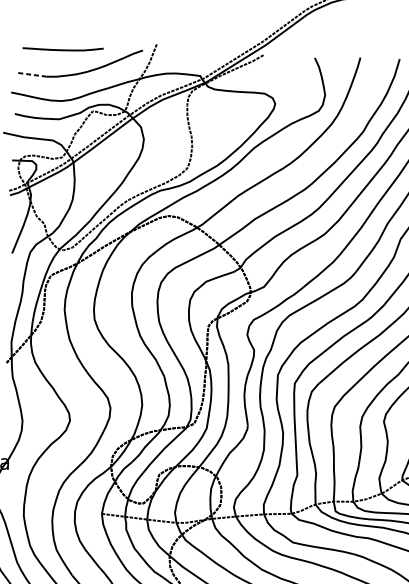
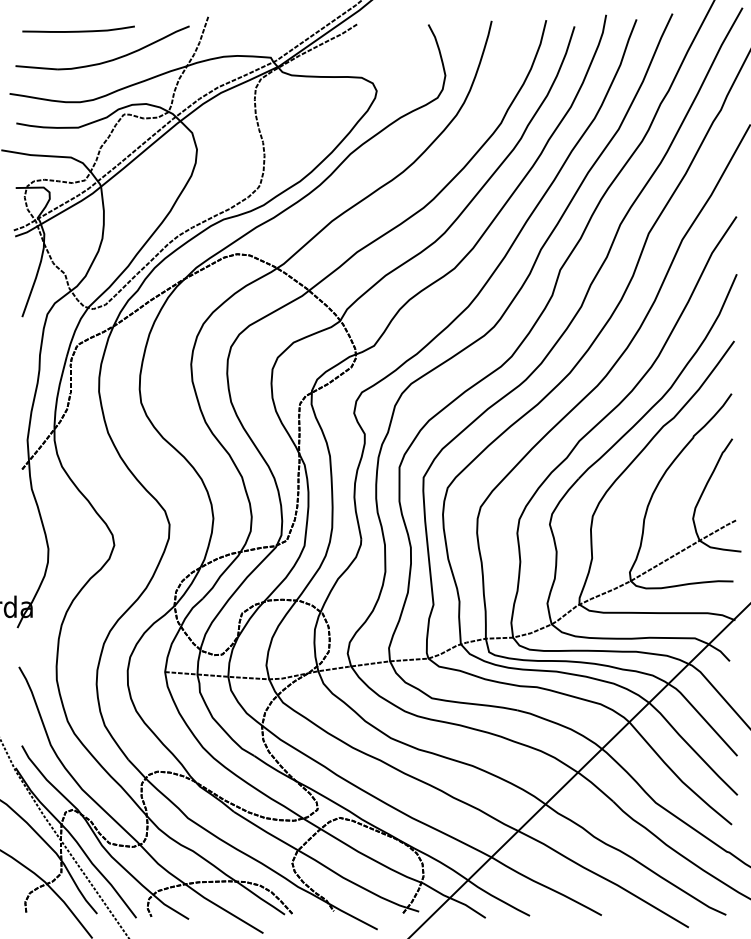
line: (31, 74) -> (36, 67), dashed -> solid

